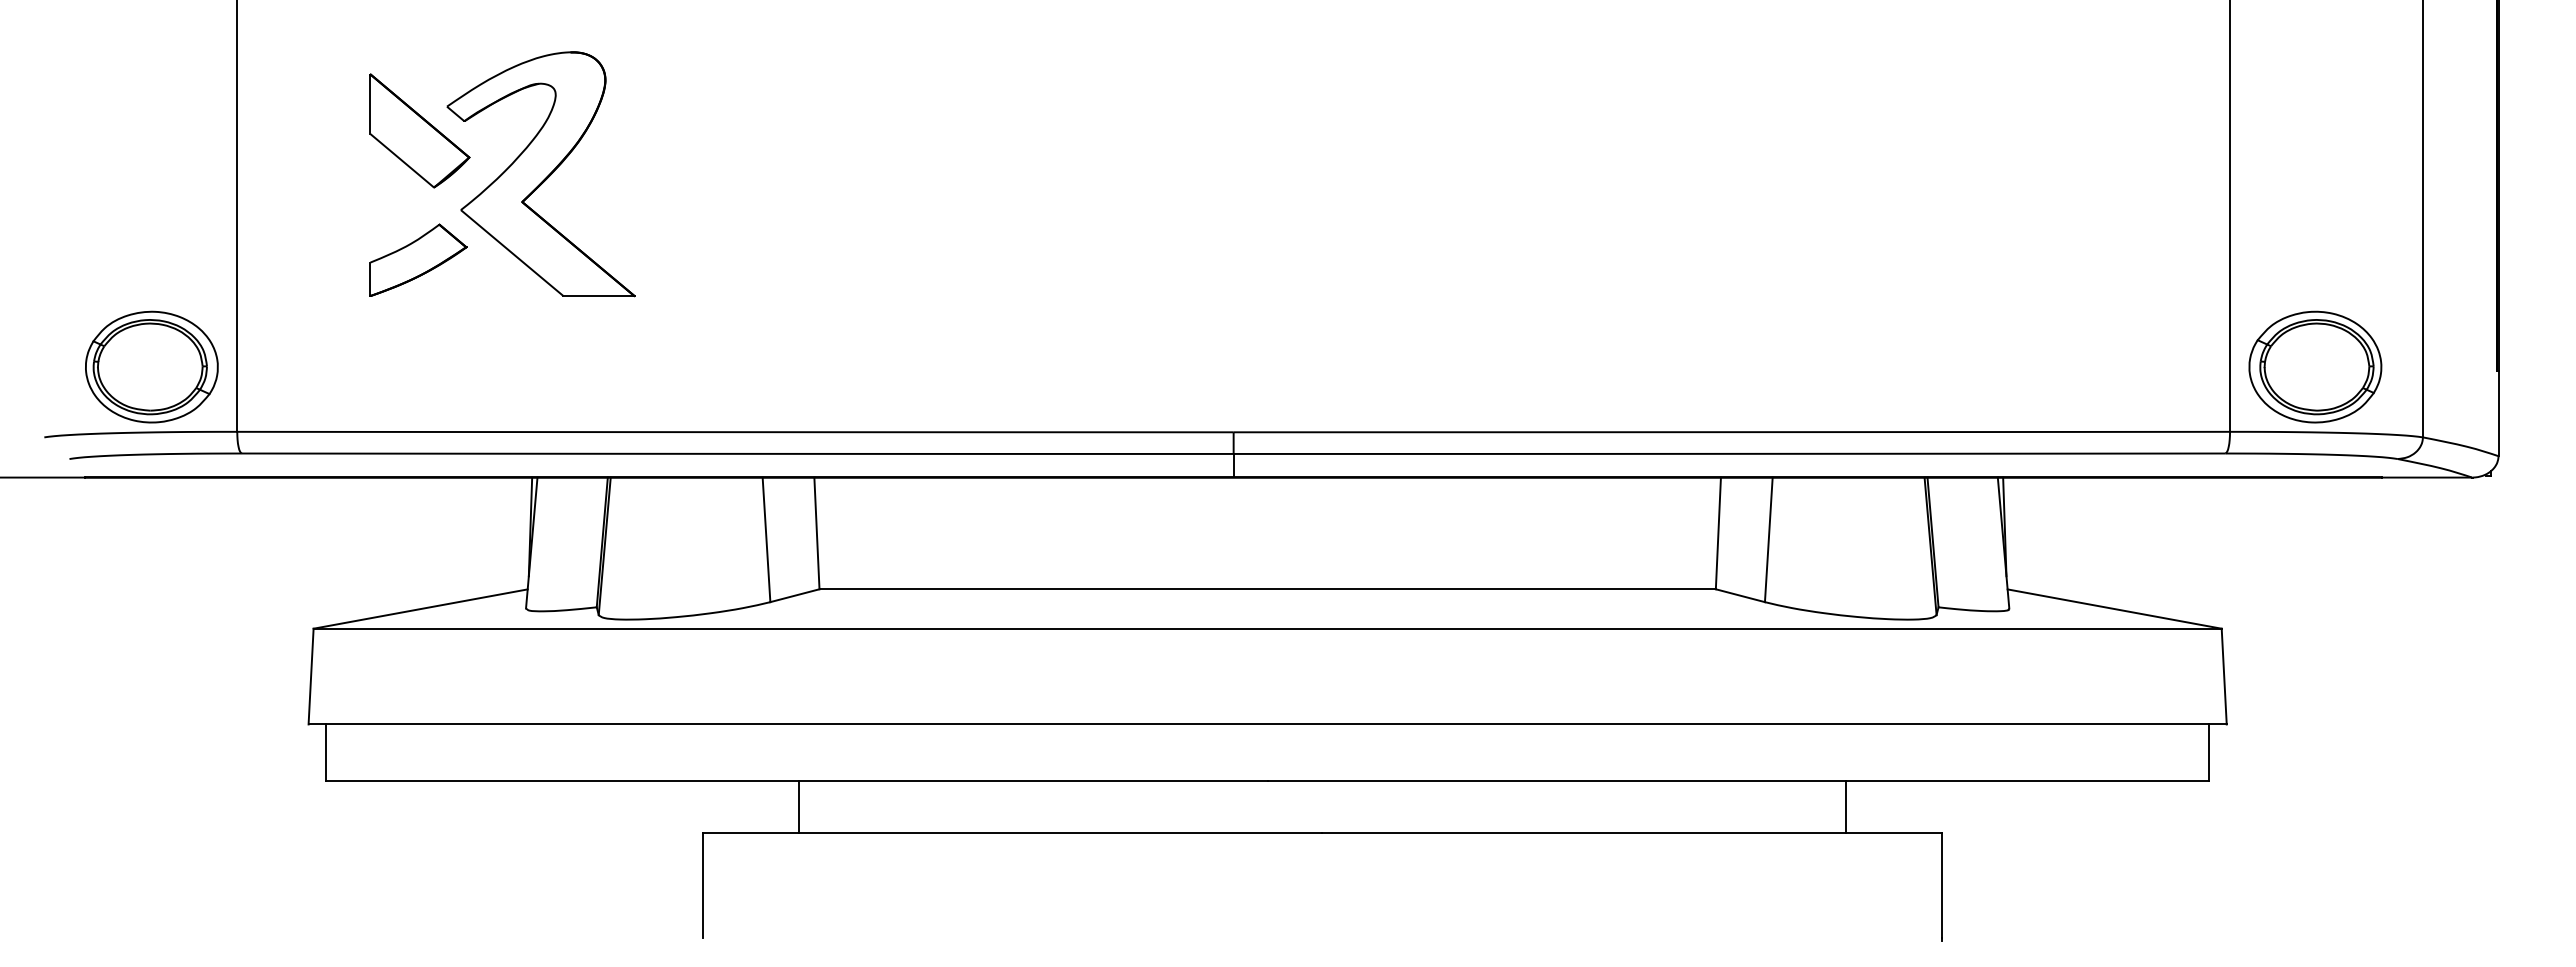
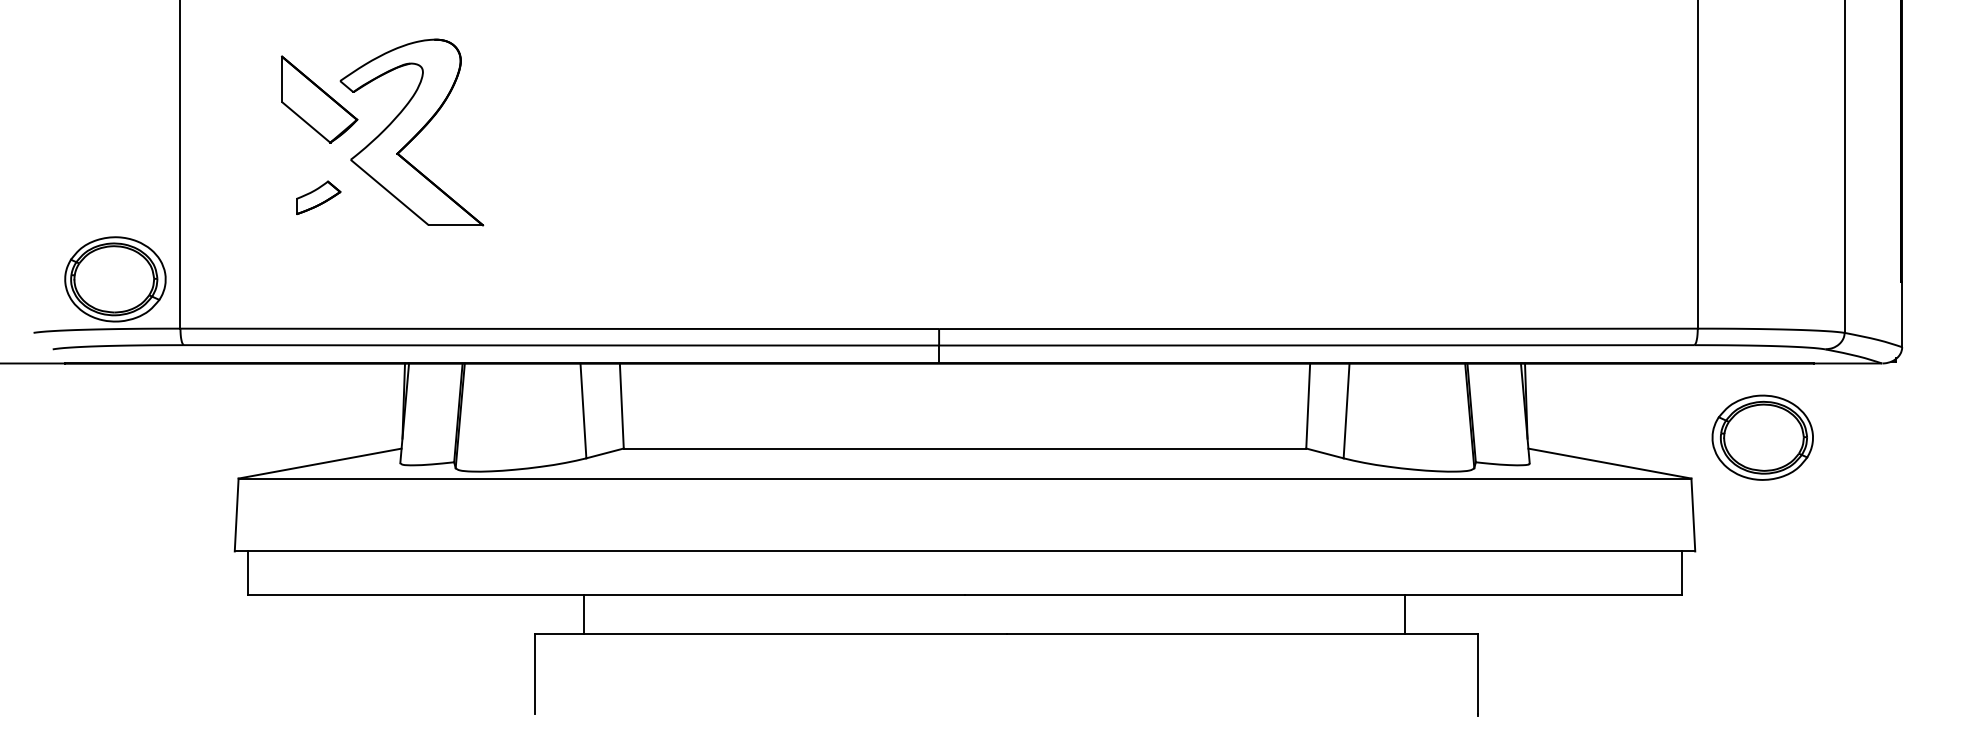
part: (418, 259) -> (318, 197), size x0.6
part: (2315, 366) -> (1762, 437), moved
line: (798, 807) -> (583, 614), moved

